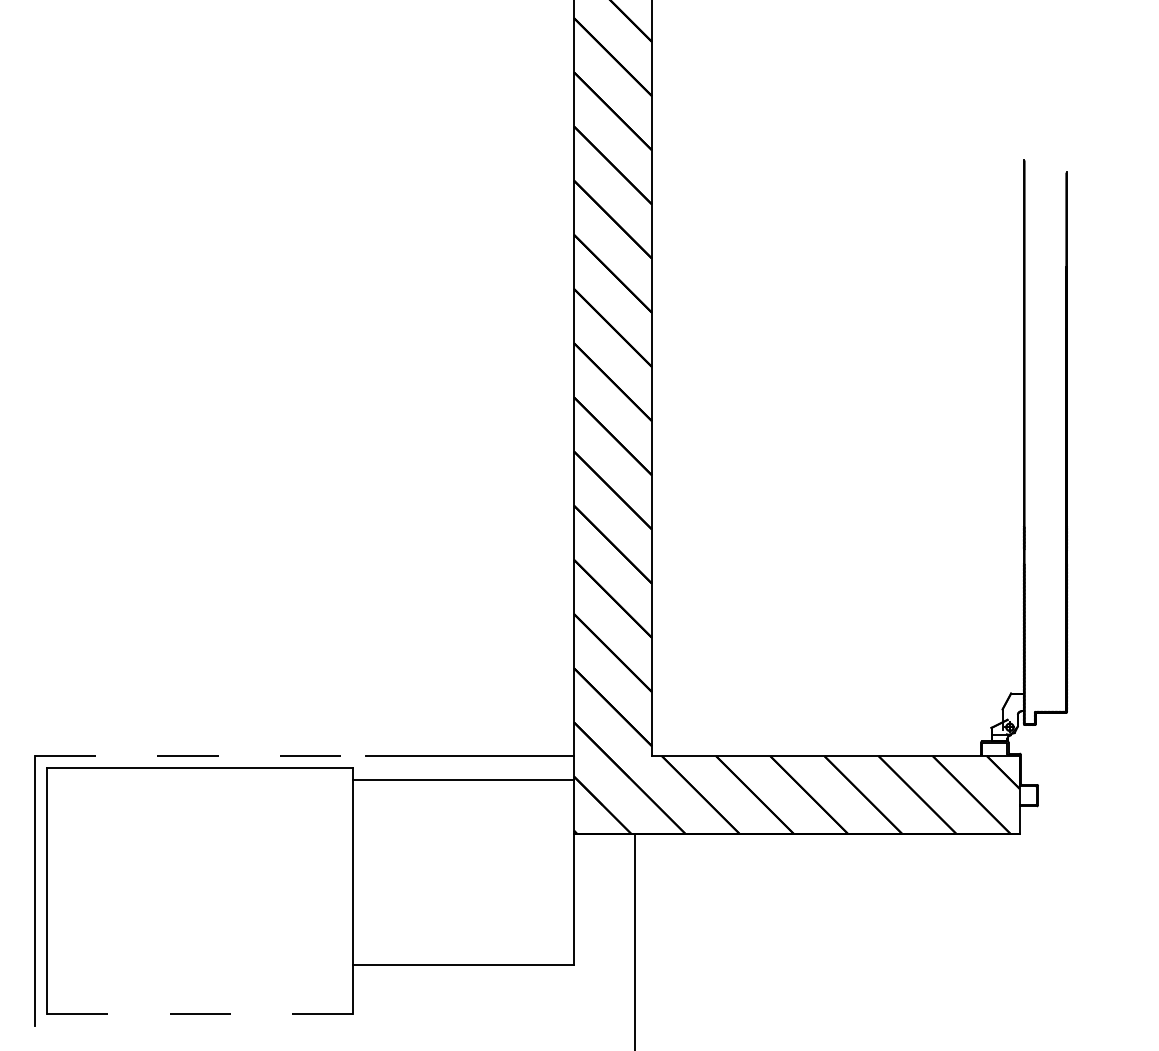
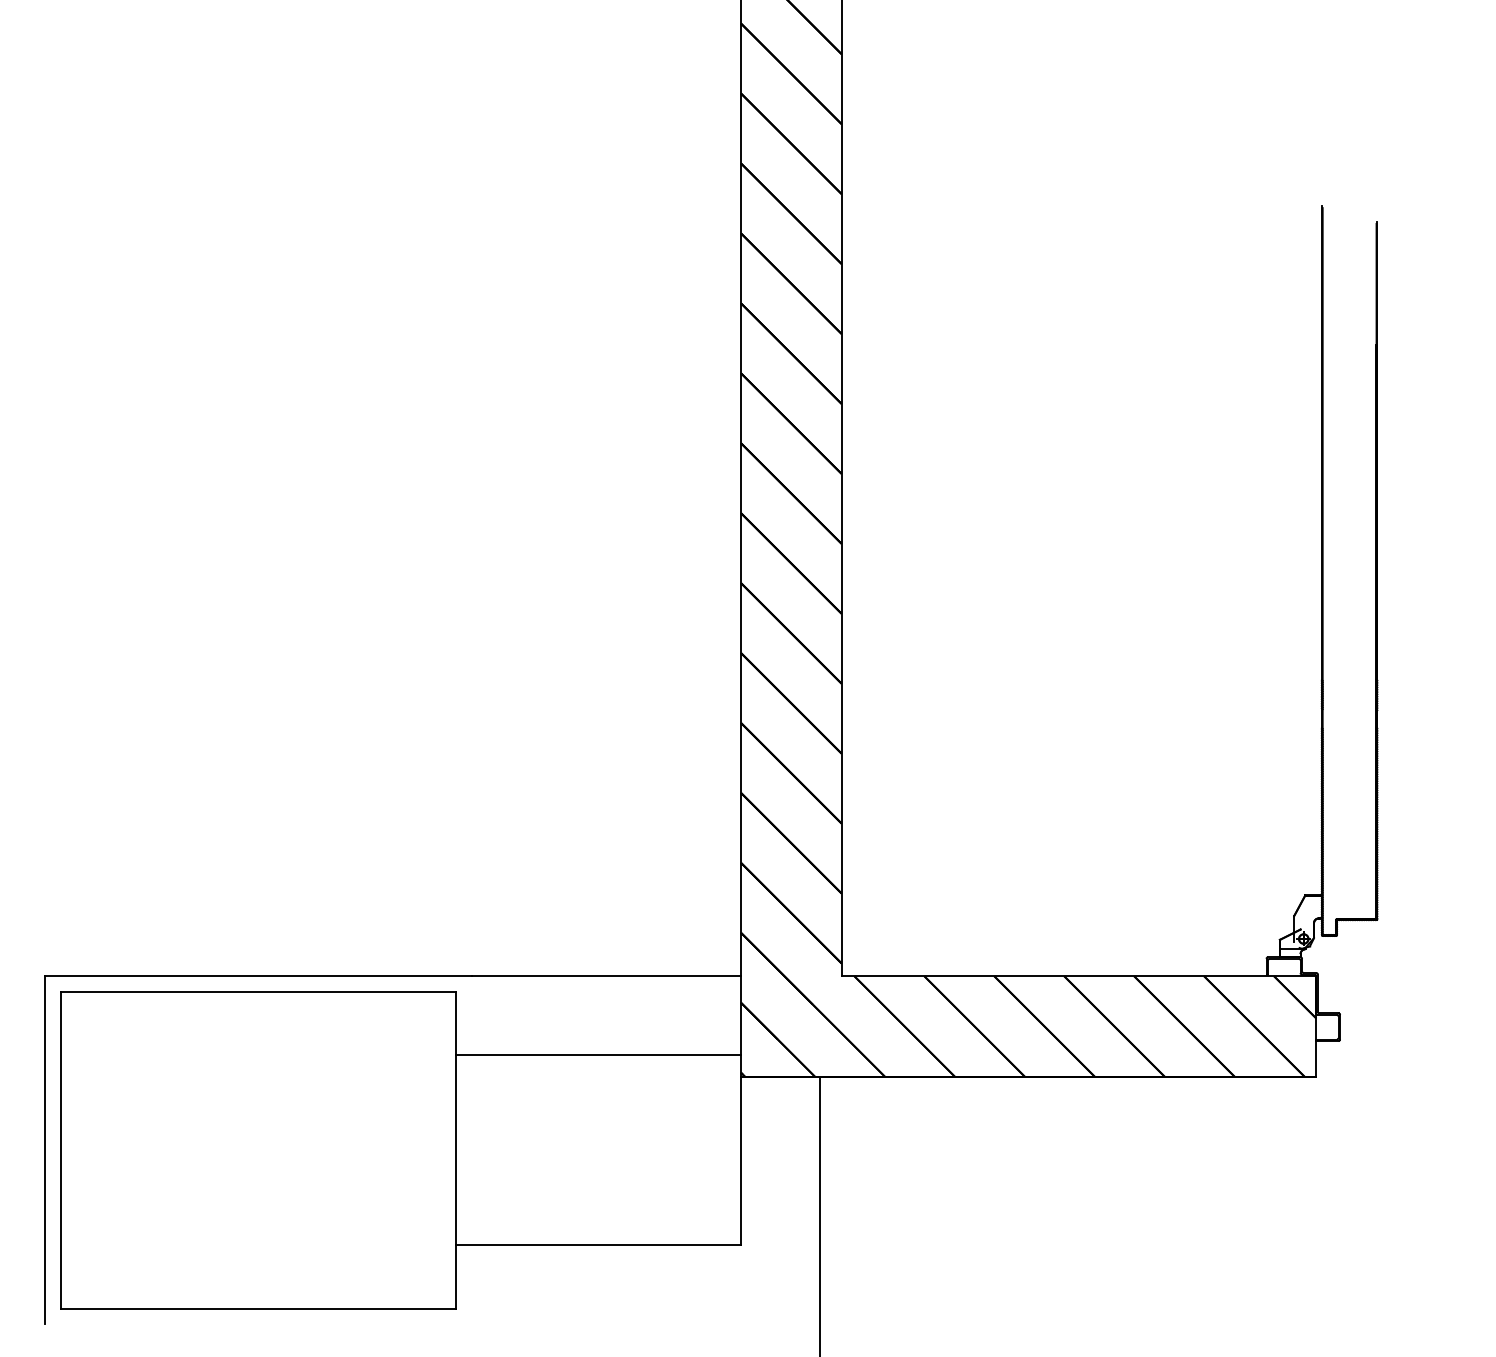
line: (200, 756) -> (258, 976), dashed -> solid
line: (463, 780) -> (598, 1055), moved
line: (200, 1013) -> (258, 1308), dashed -> solid

